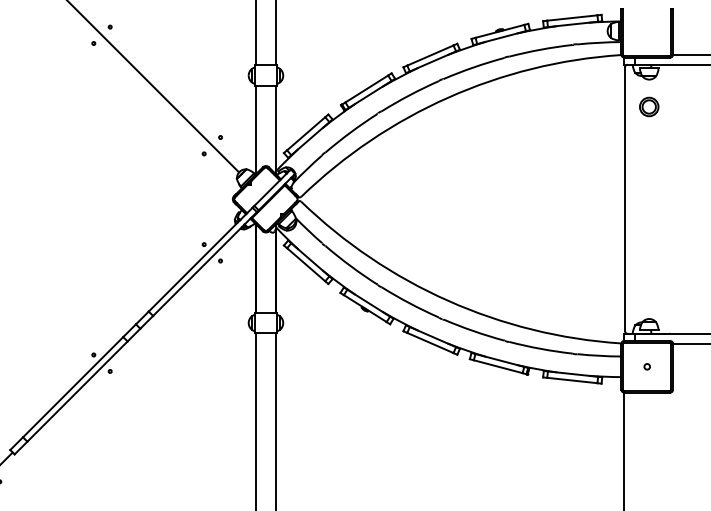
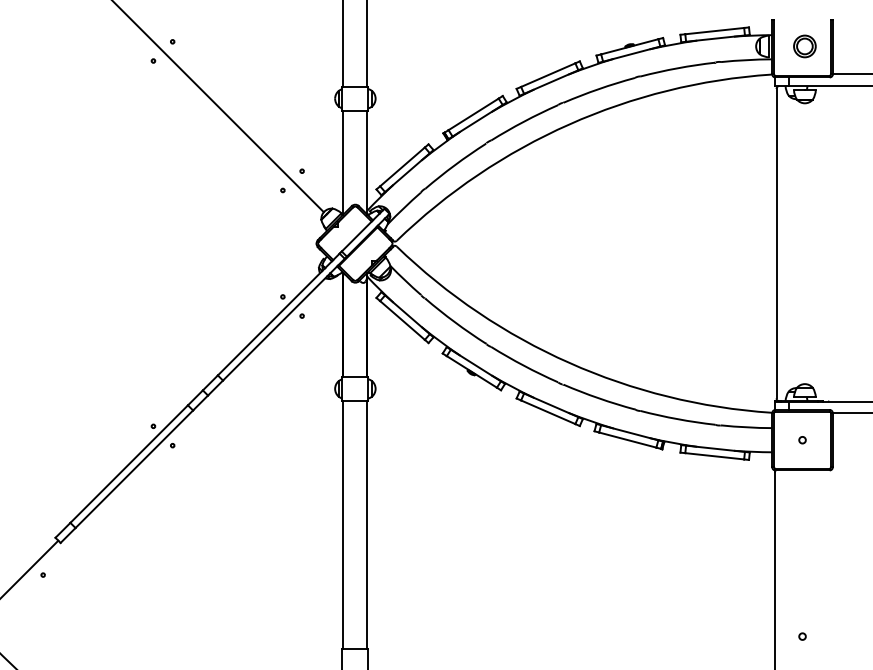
part: (648, 107) -> (804, 46), moved

